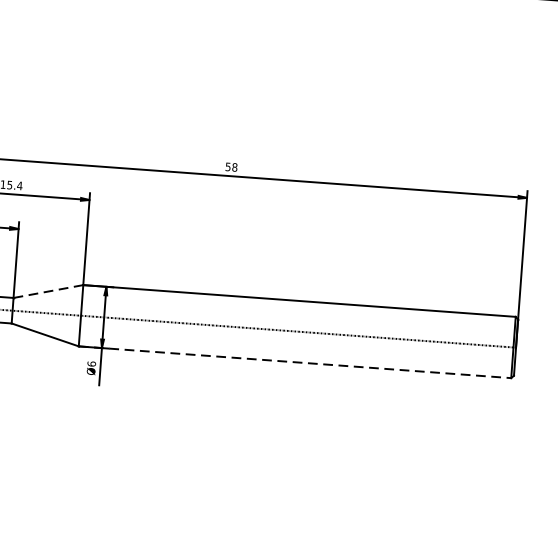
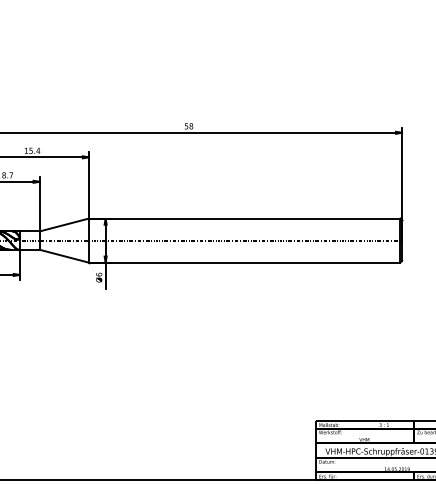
line: (48, 290) -> (64, 224), dashed -> solid
line: (294, 361) -> (244, 262), dashed -> solid

